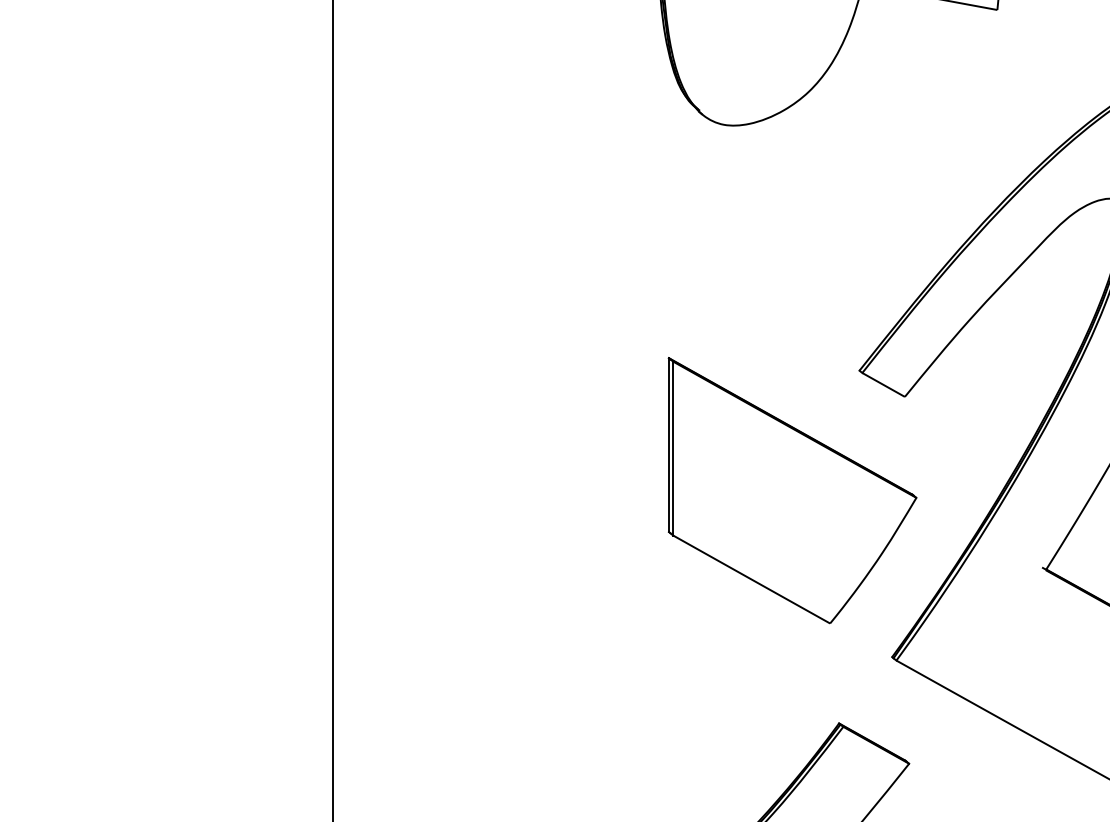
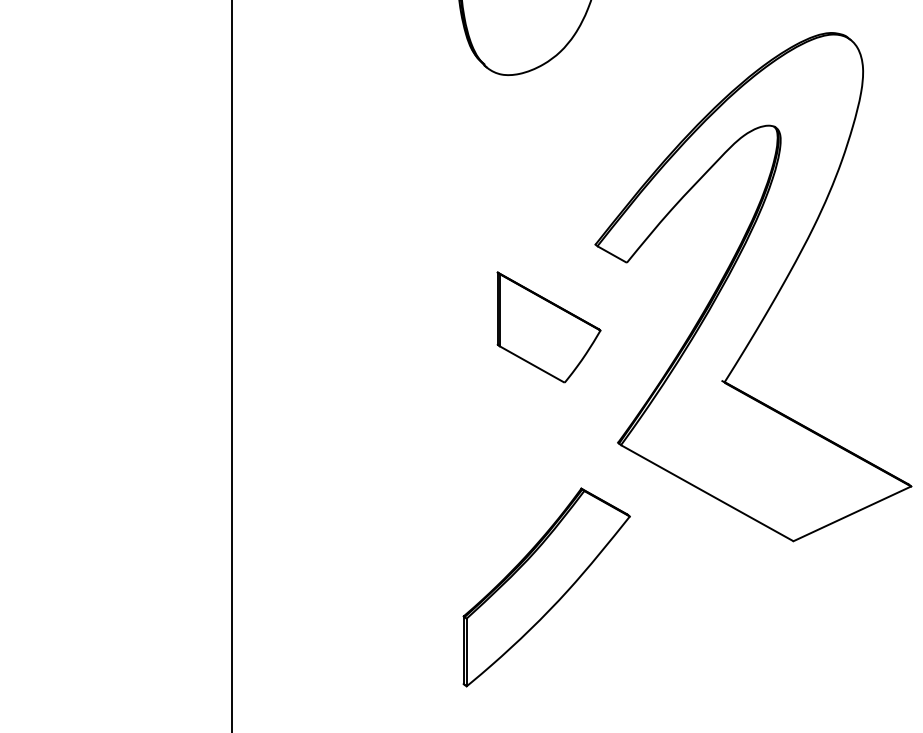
part: (791, 490) -> (548, 327), size x0.6

